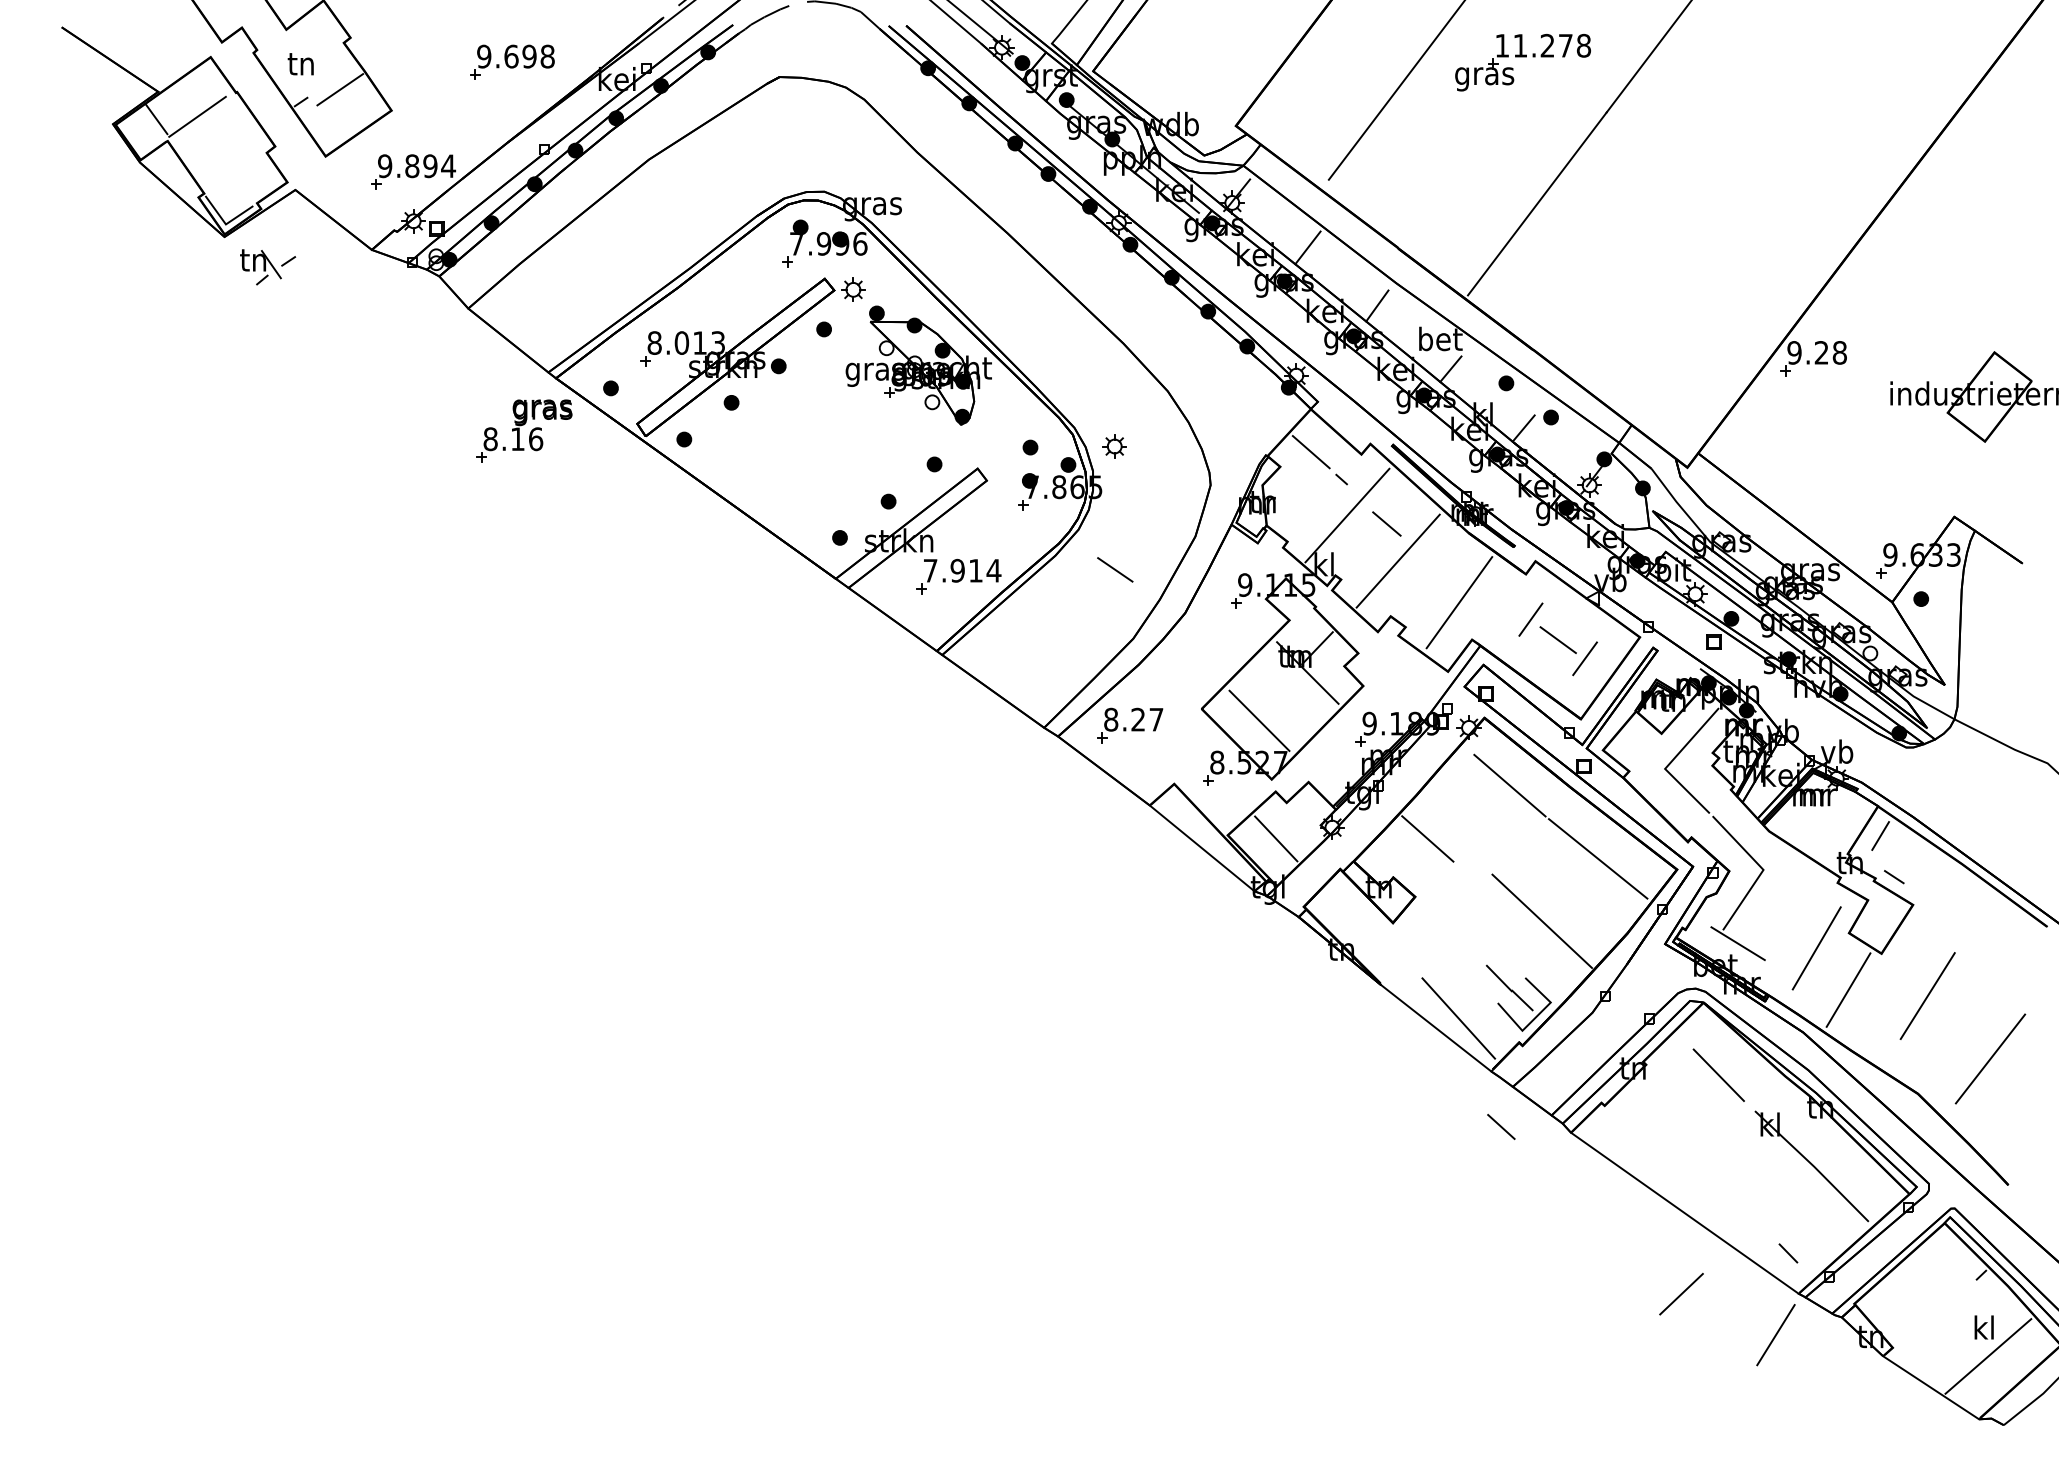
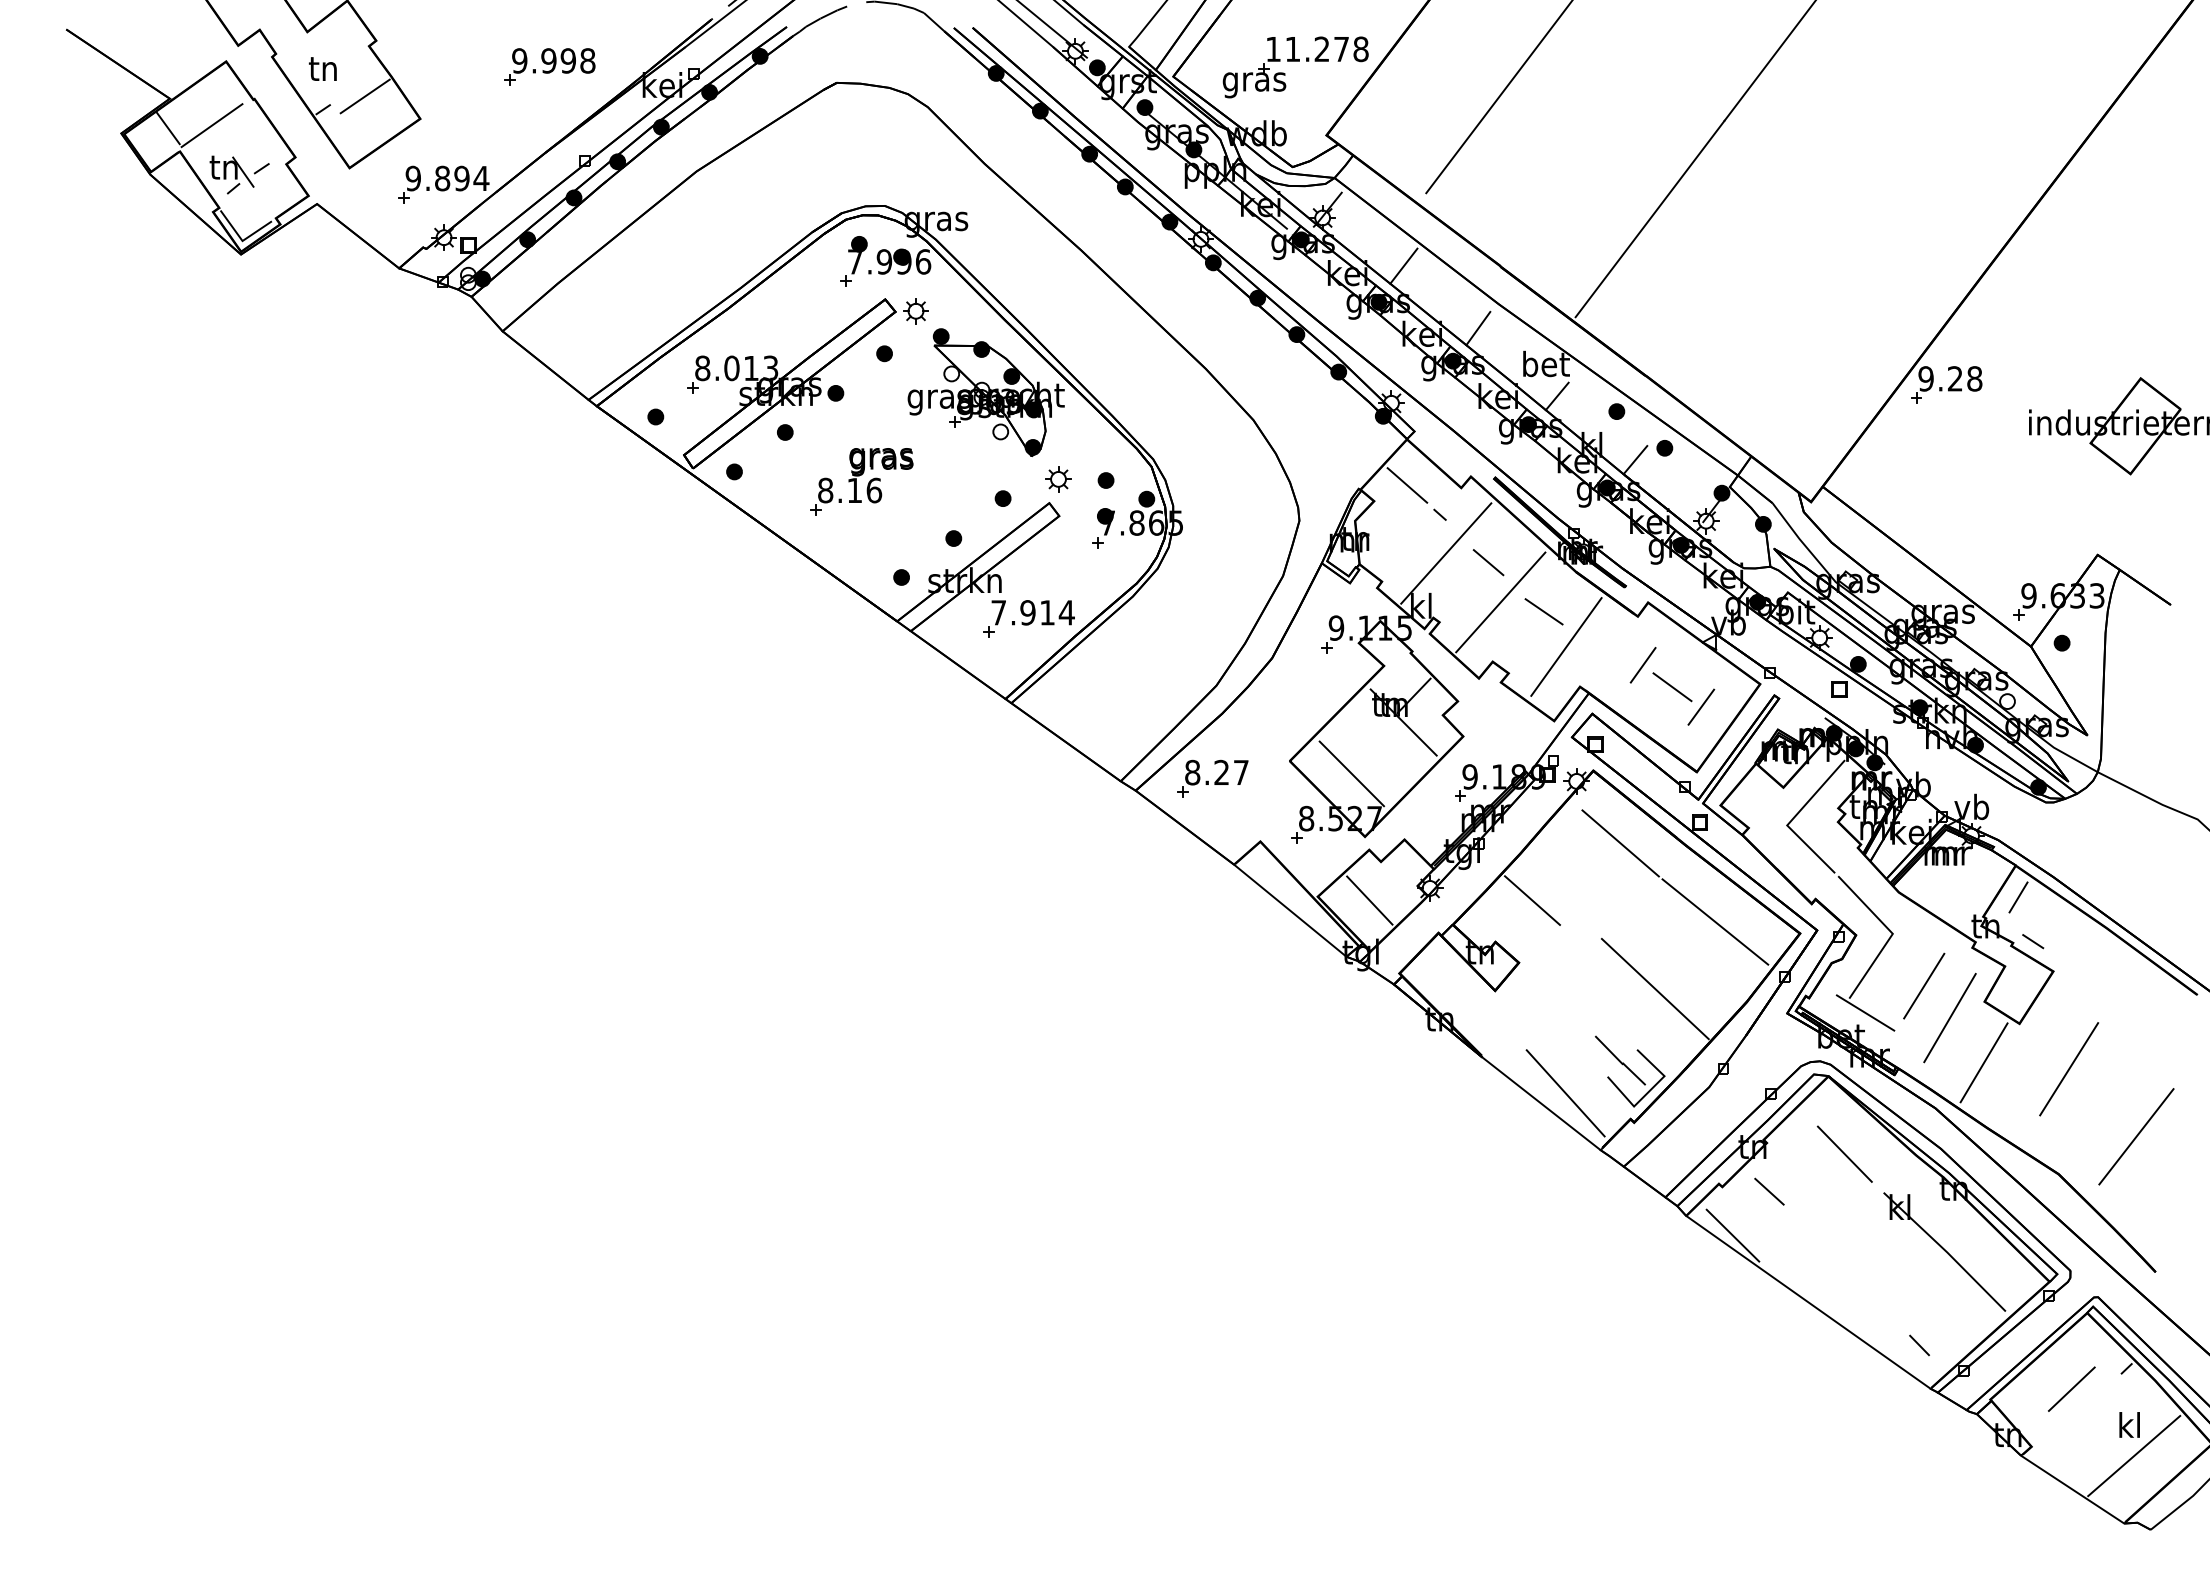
text: (511, 56) -> (548, 60), 9.698 -> 9.998
part: (1522, 62) -> (1295, 67), moved
part: (267, 266) -> (239, 174), moved
part: (524, 430) -> (861, 481), moved
part: (1114, 446) -> (1058, 479), moved
line: (1114, 569) -> (1543, 611), moved
line: (1501, 1126) -> (1769, 1191), moved
line: (1614, 1150) -> (1732, 1235), added
line: (1681, 1293) -> (2071, 1388), moved
line: (1776, 1334) -> (1924, 985), moved

